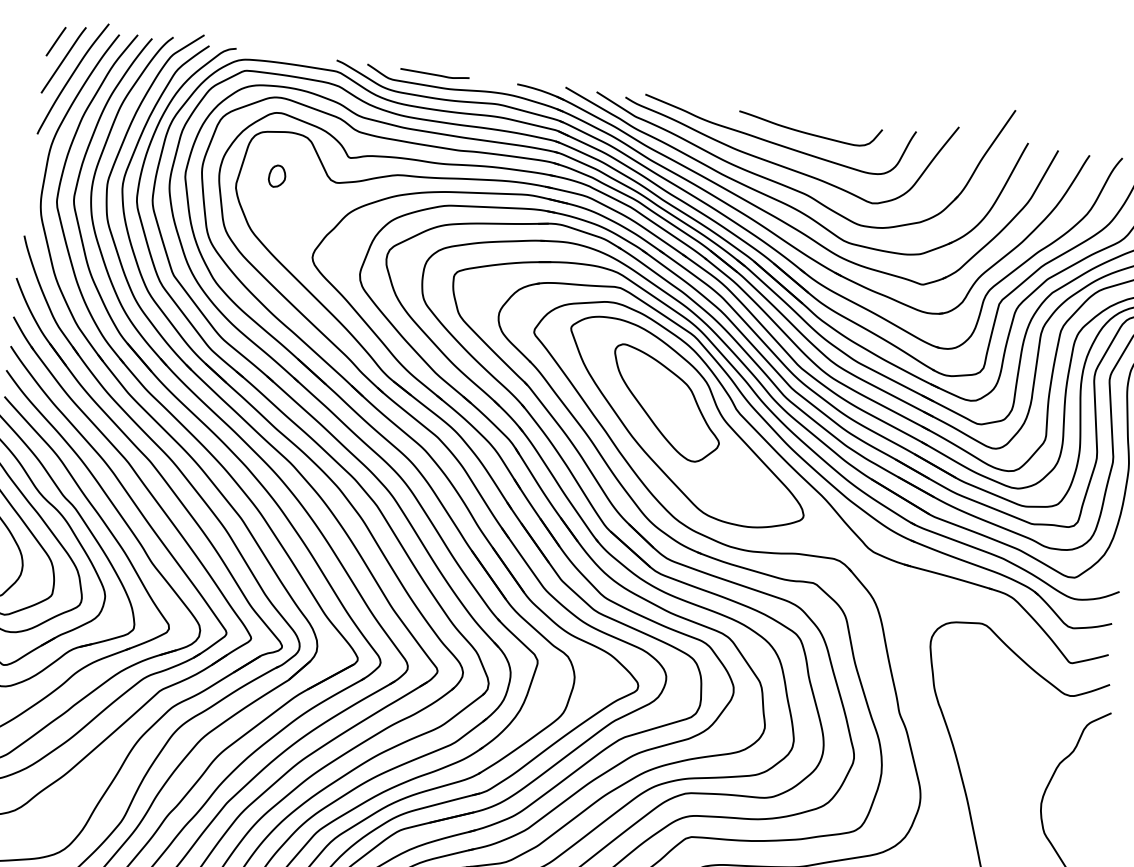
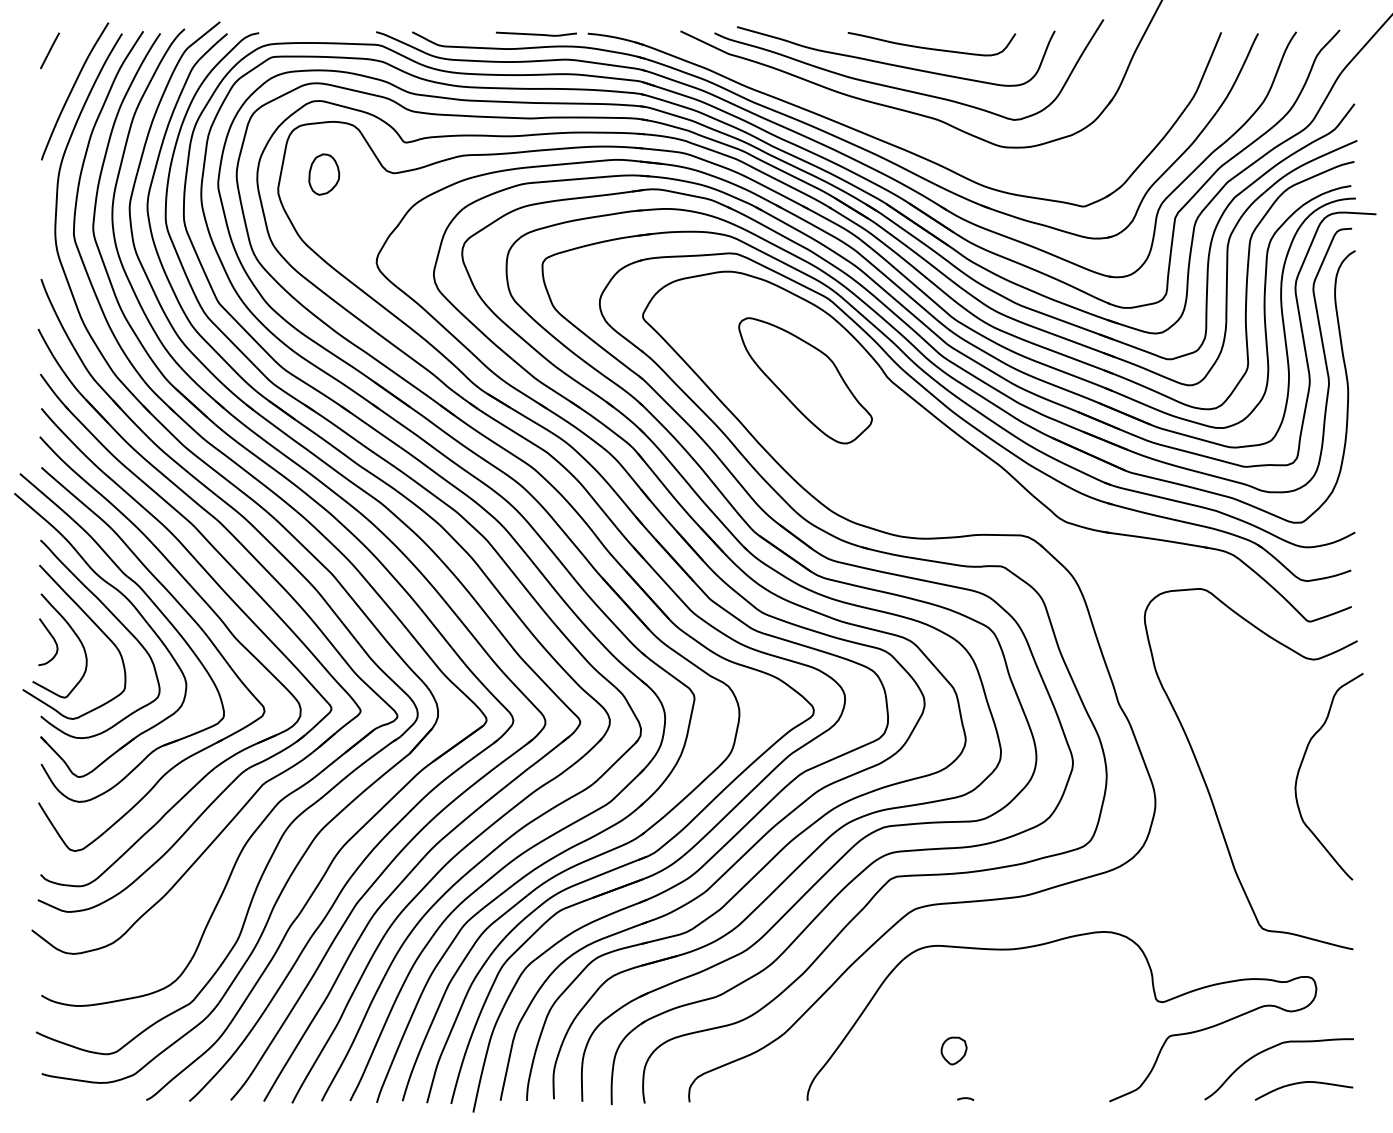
line: (63, 59) -> (61, 70), removed
curve: (434, 73) -> (536, 33), moved
part: (277, 175) -> (324, 173), size x1.6
part: (779, 199) -> (906, 129), removed
part: (687, 422) -> (832, 399), removed

